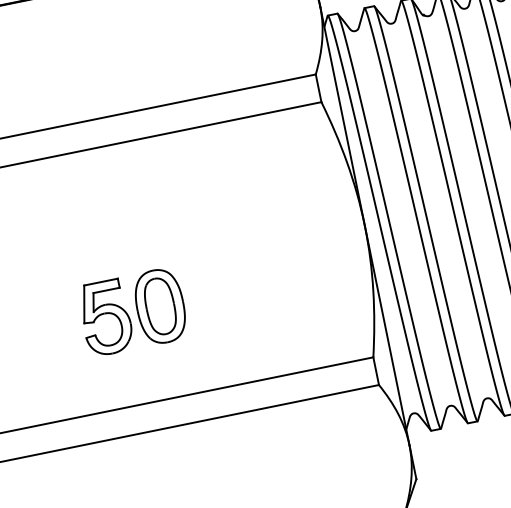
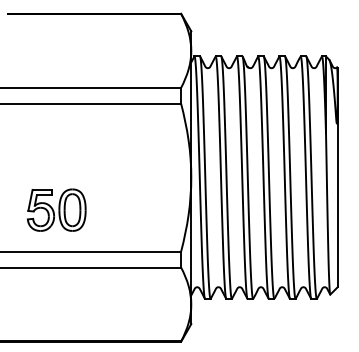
part: (132, 310) -> (56, 209), moved

